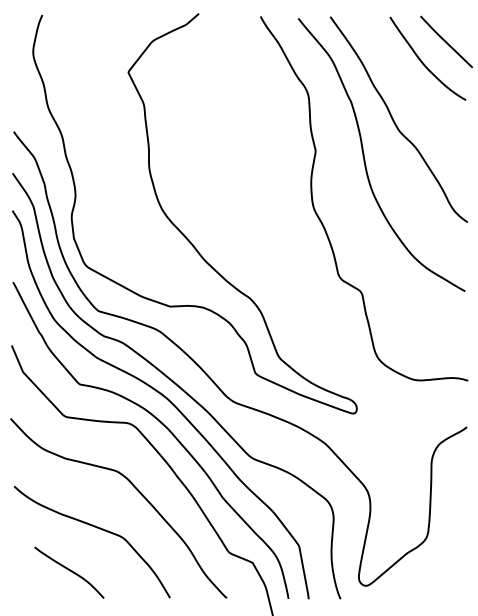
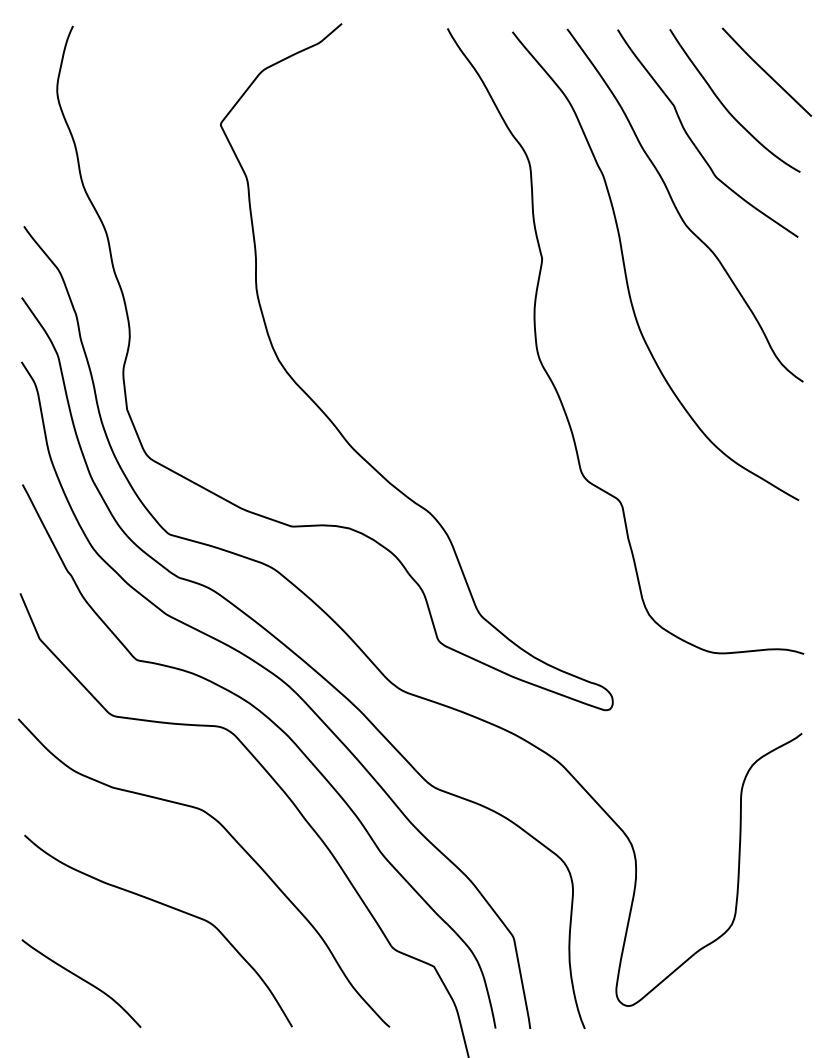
curve: (404, 82) -> (694, 141), added
curve: (69, 571) -> (81, 981), moved

